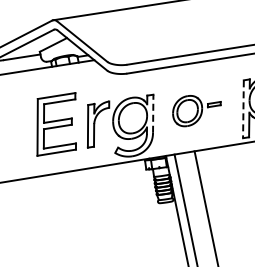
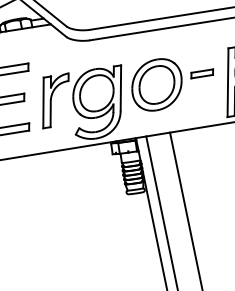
line: (243, 109) -> (228, 82), dashed -> solid
part: (196, 110) -> (172, 84), size x1.43
line: (153, 113) -> (121, 87), dashed -> solid

